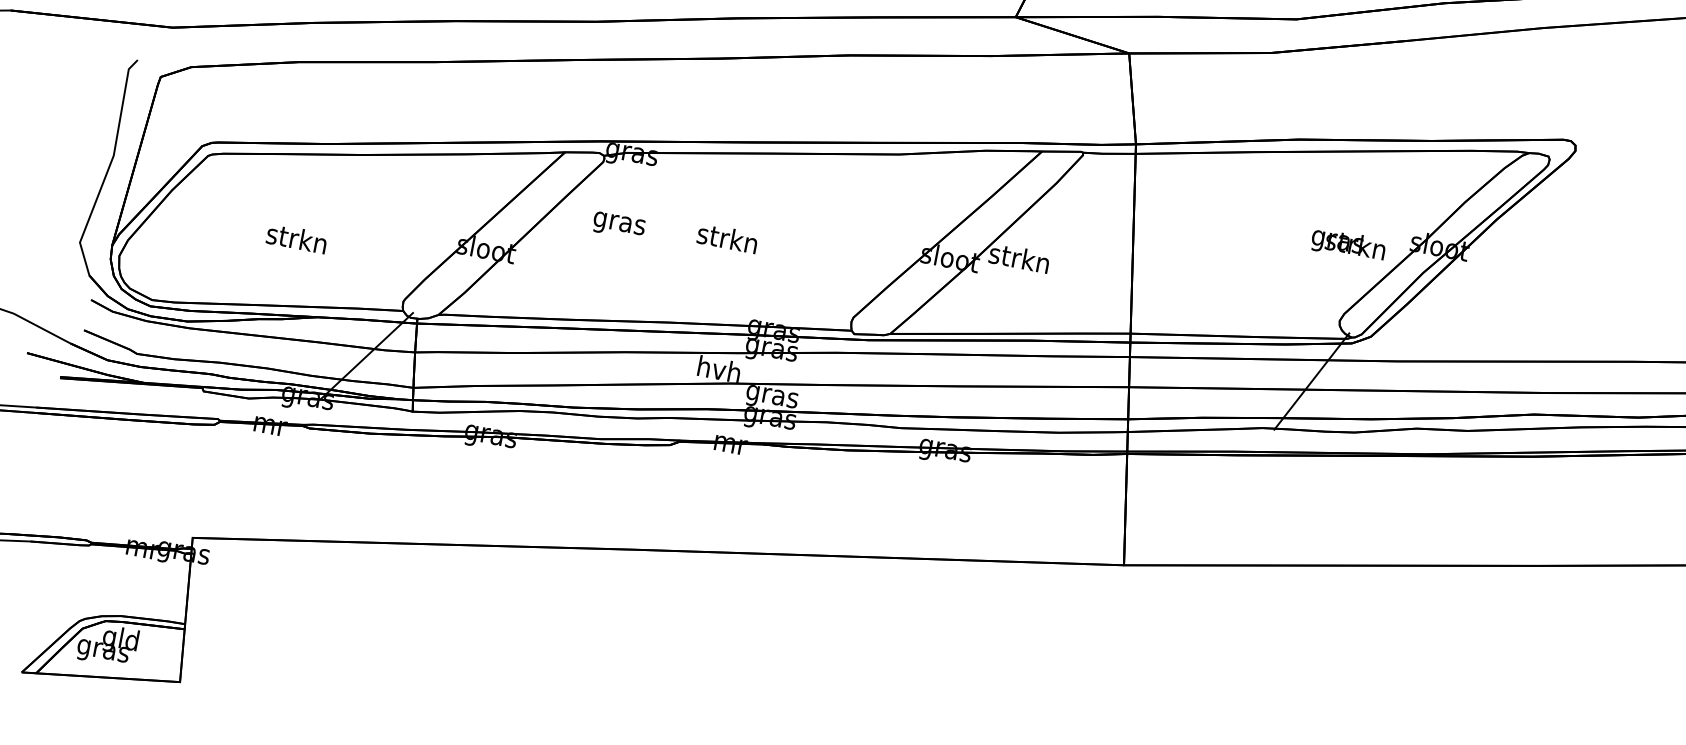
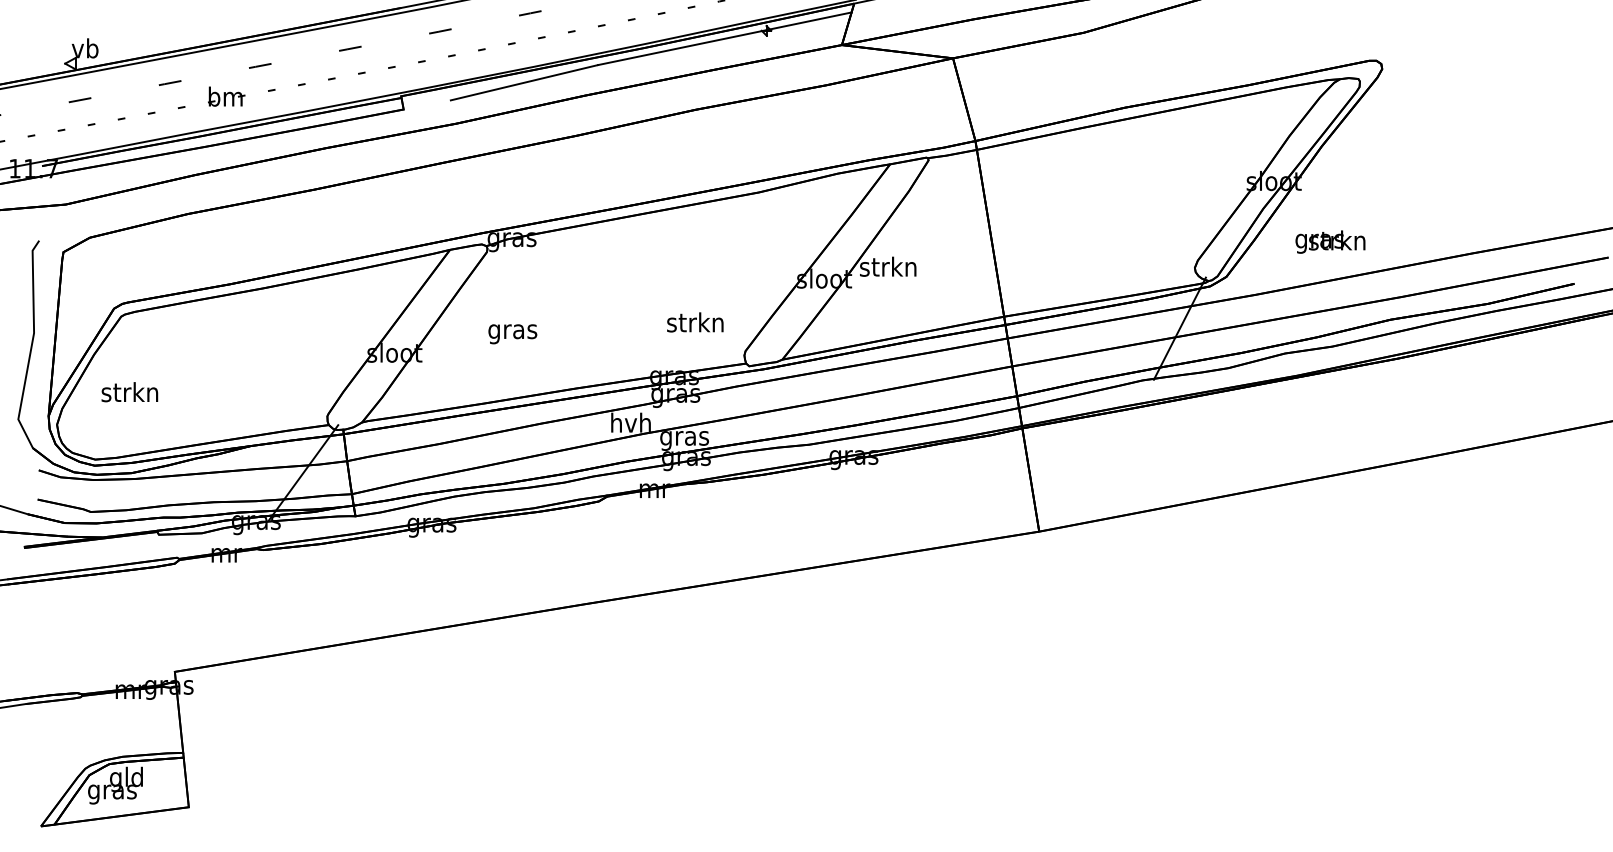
text: (618, 226) -> (512, 334), moved
text: (296, 238) -> (129, 392), moved
text: (727, 238) -> (695, 322), moved
text: (1348, 244) -> (1330, 241), moved

